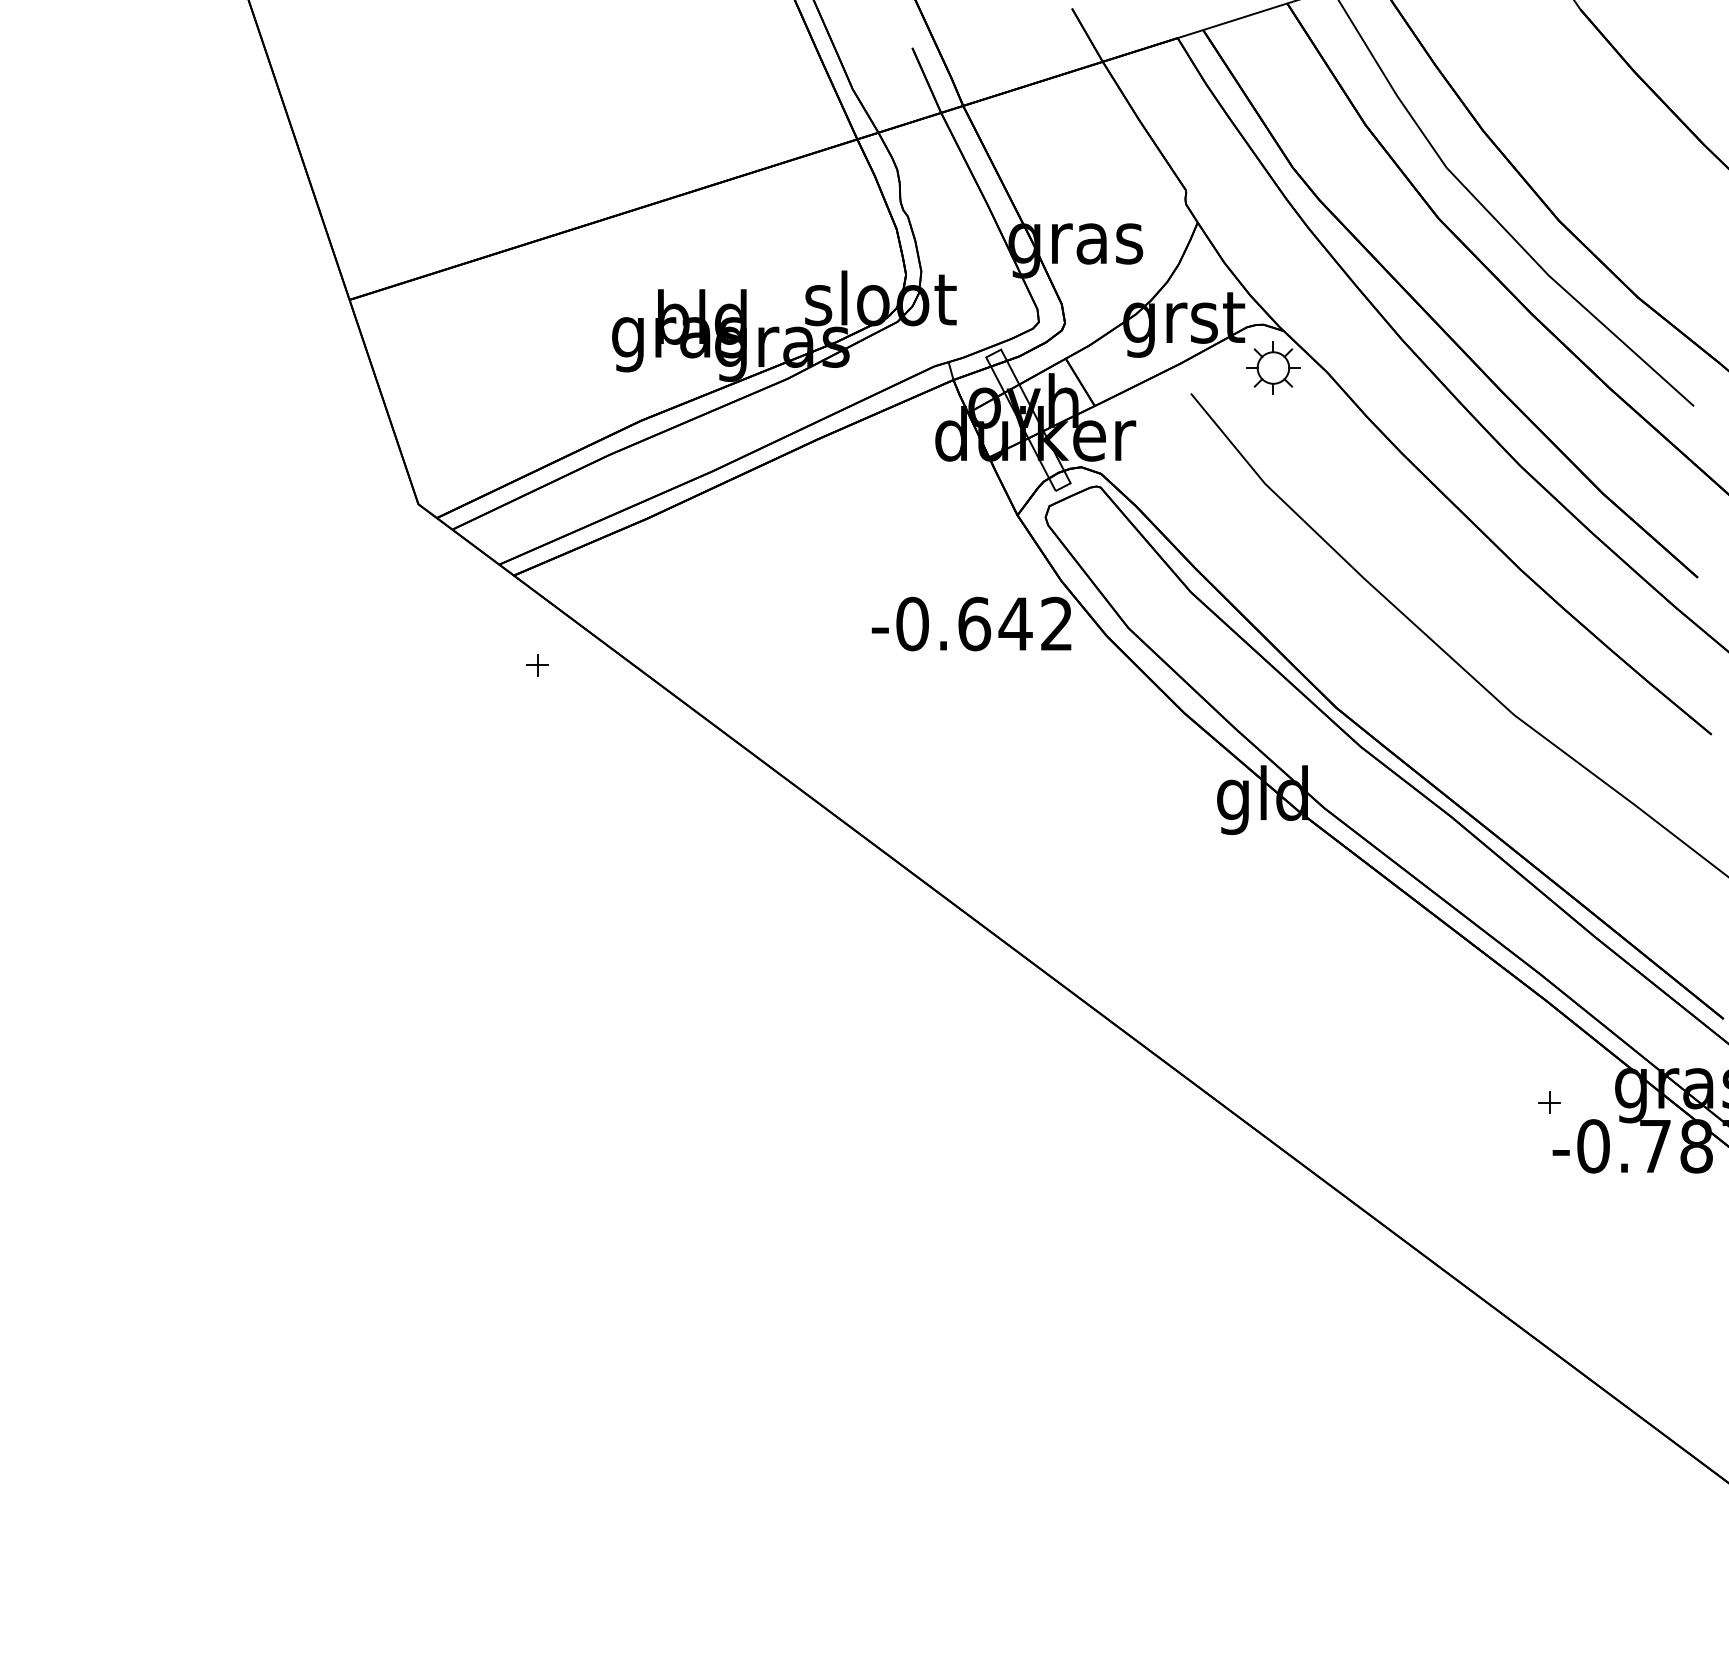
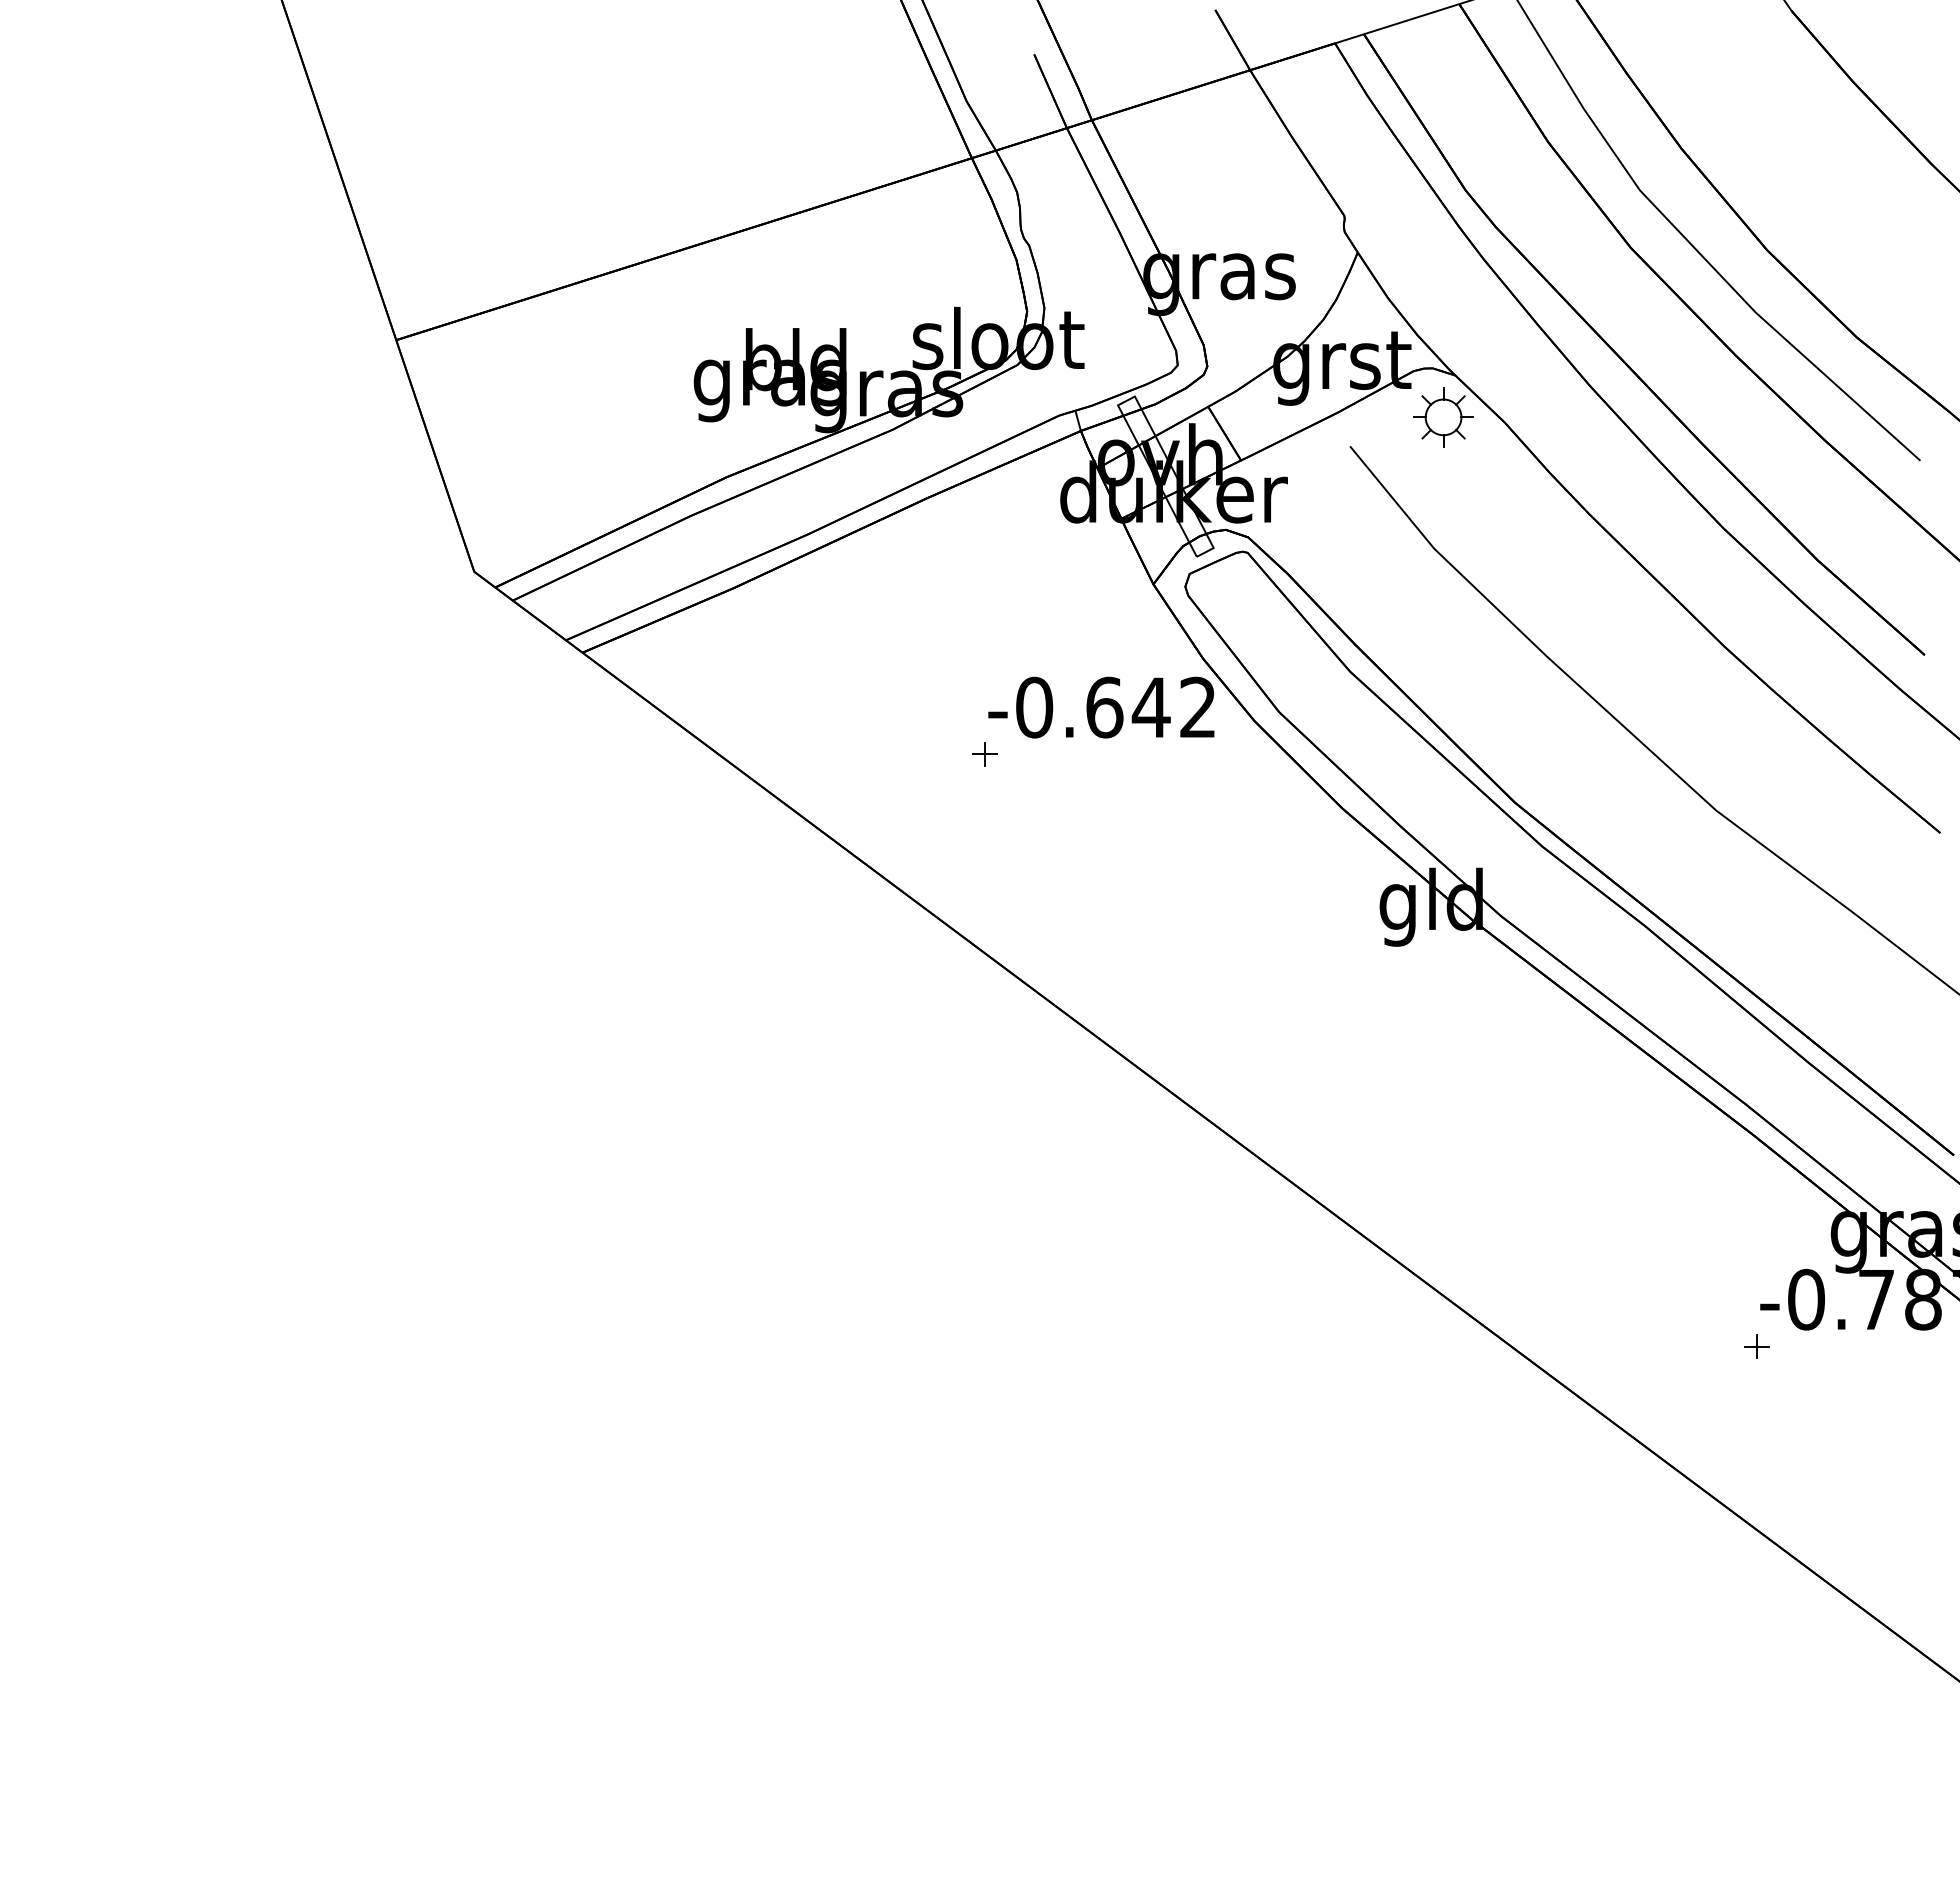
part: (537, 665) -> (984, 754), moved
part: (1549, 1102) -> (1756, 1346), moved

